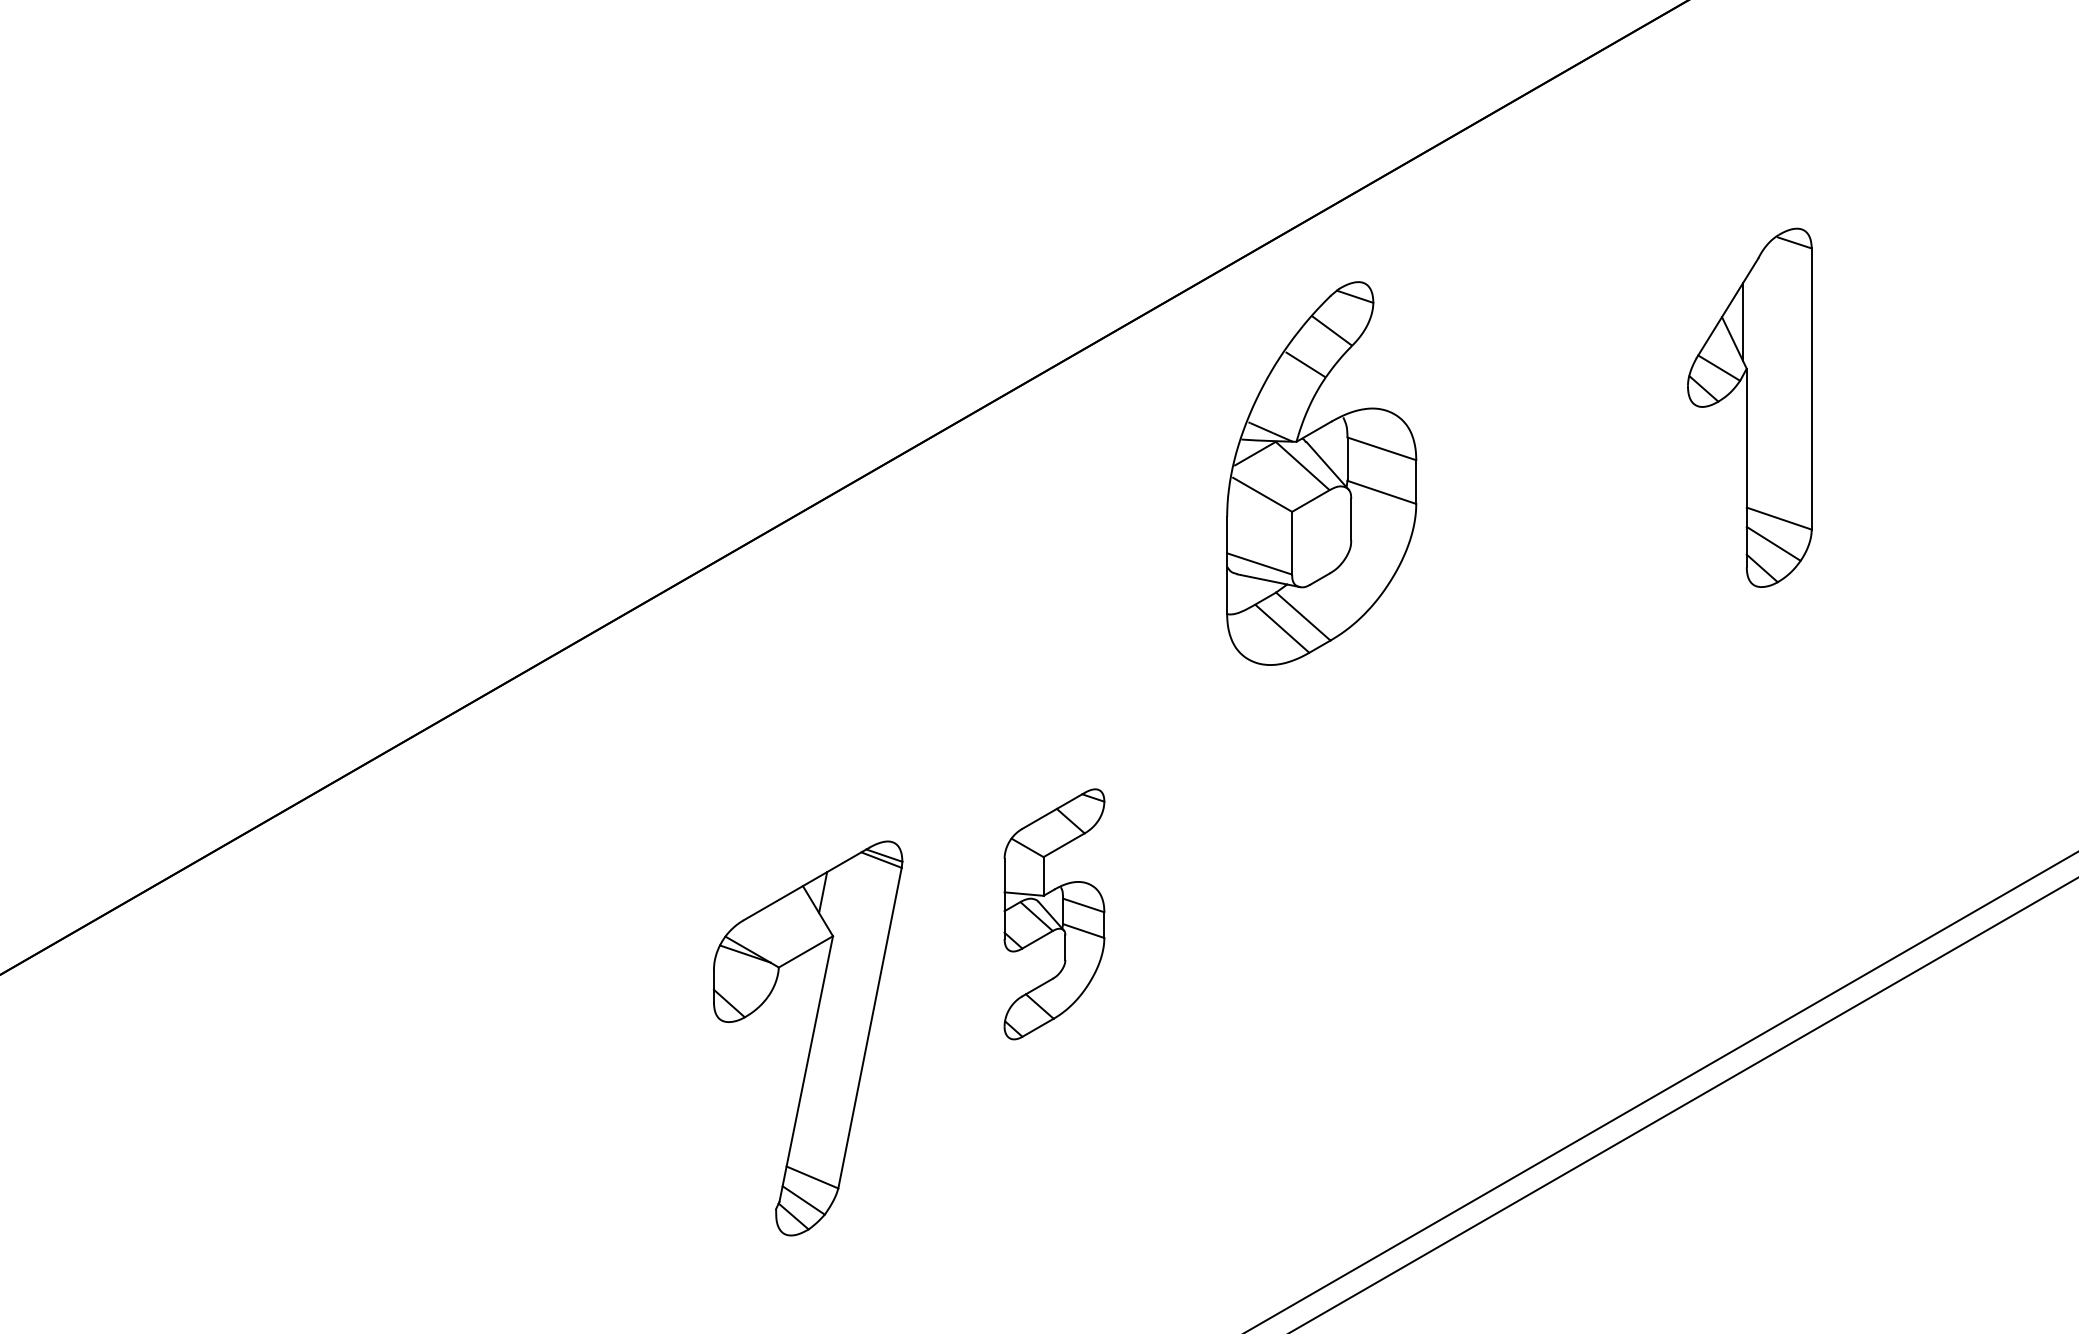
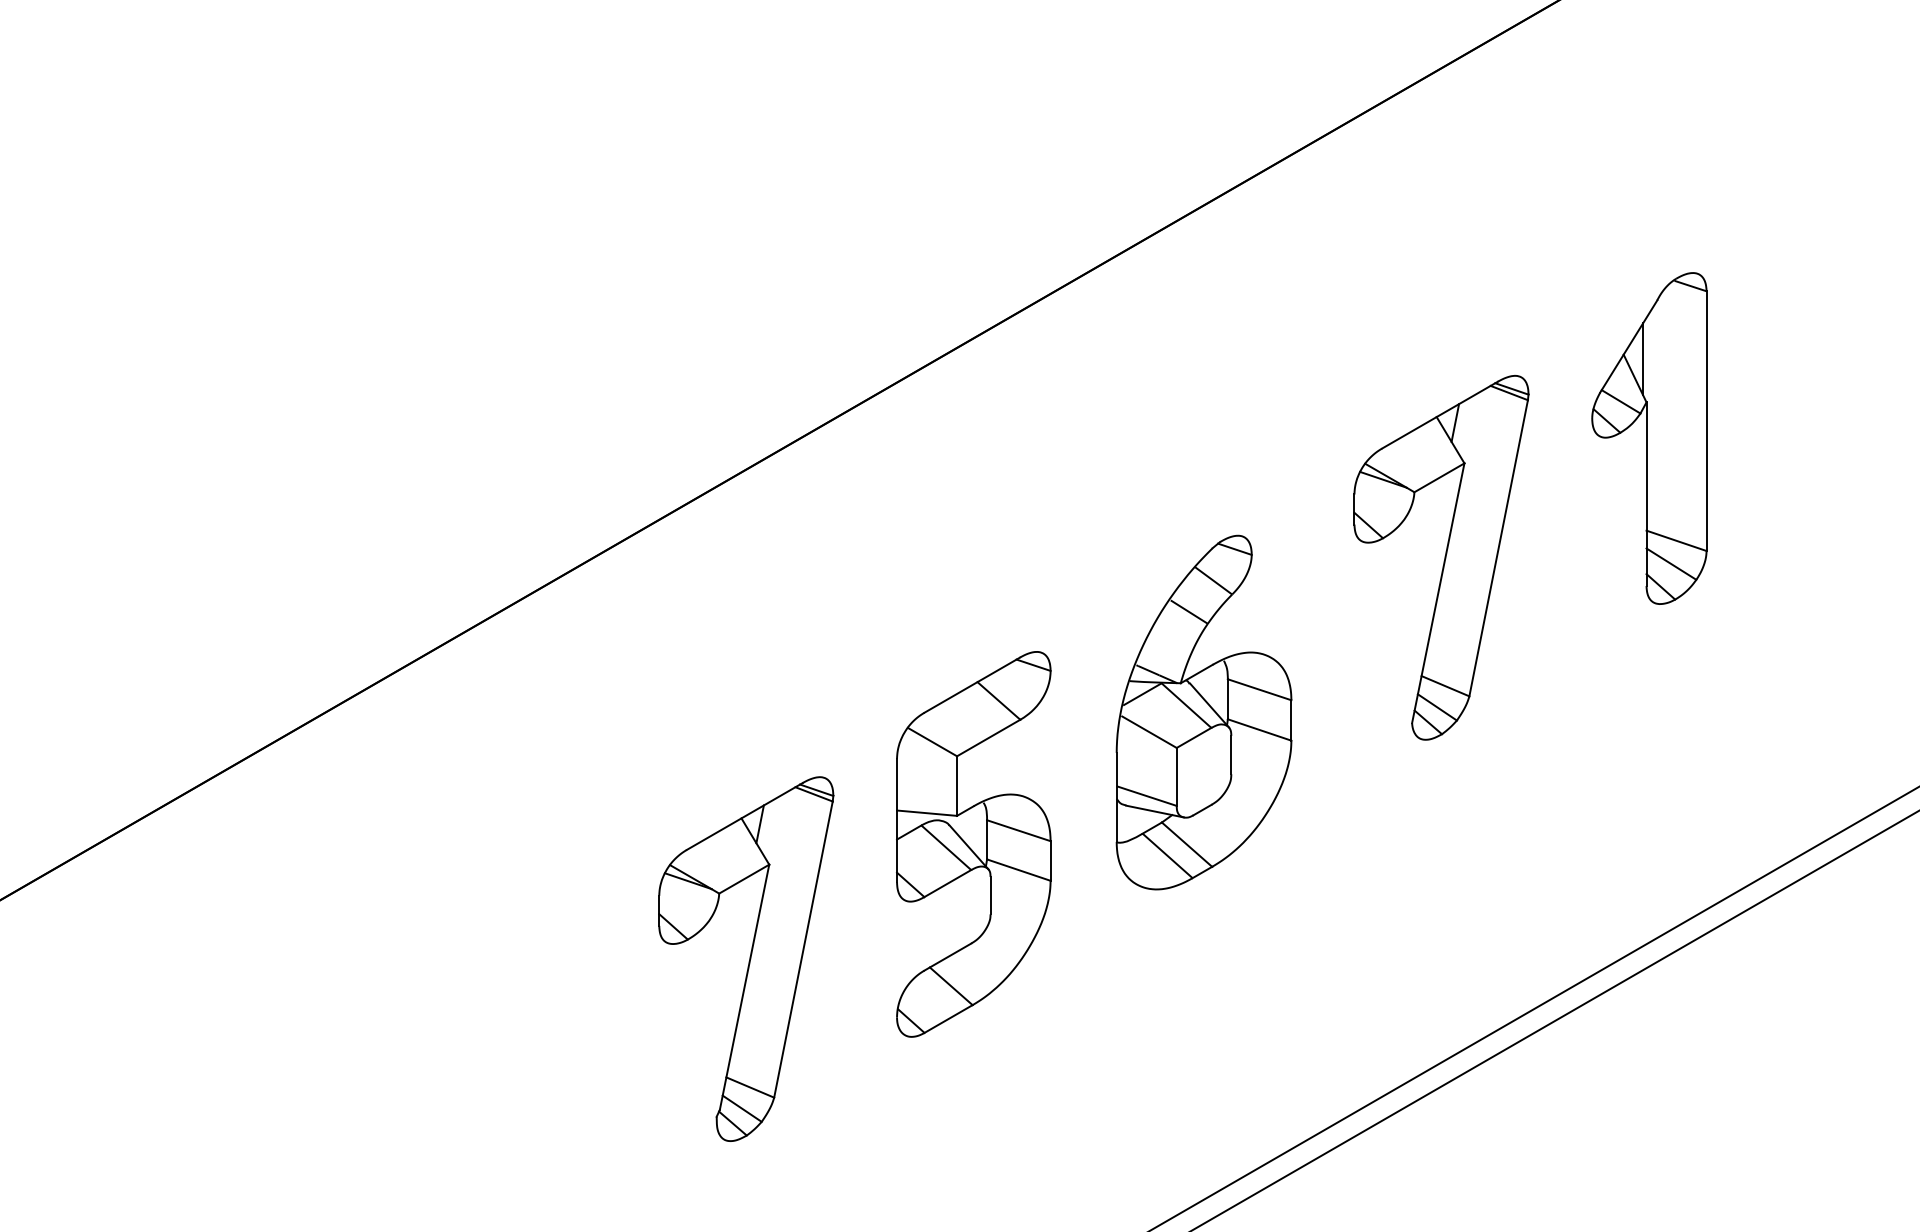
part: (1749, 407) -> (1649, 438), moved
part: (1321, 473) -> (1203, 712), moved
part: (1560, 603) -> (1441, 557), added
part: (1054, 914) -> (973, 844), size x1.67

